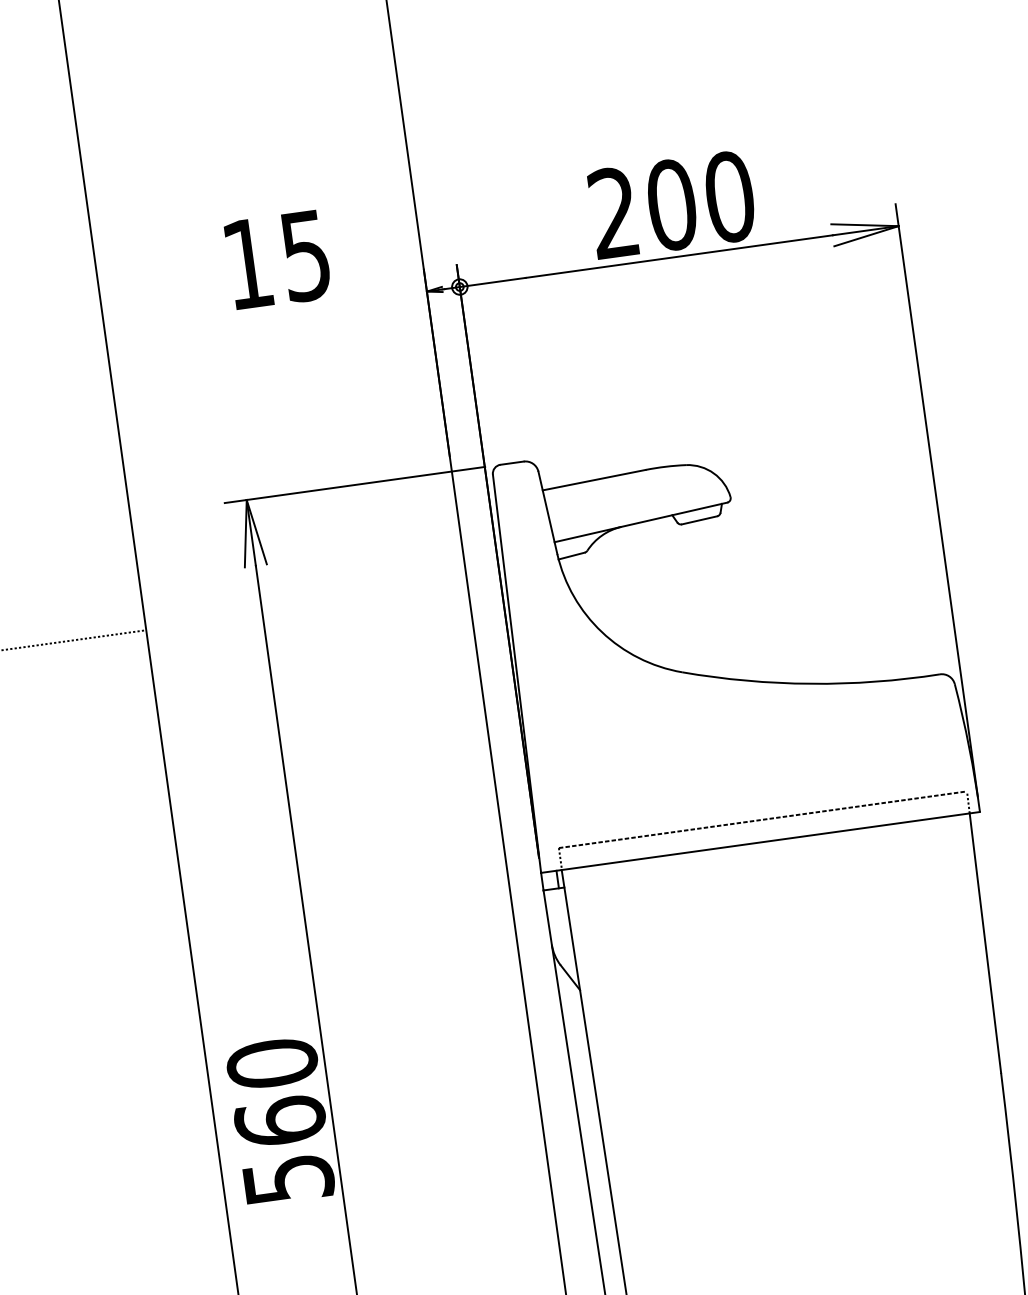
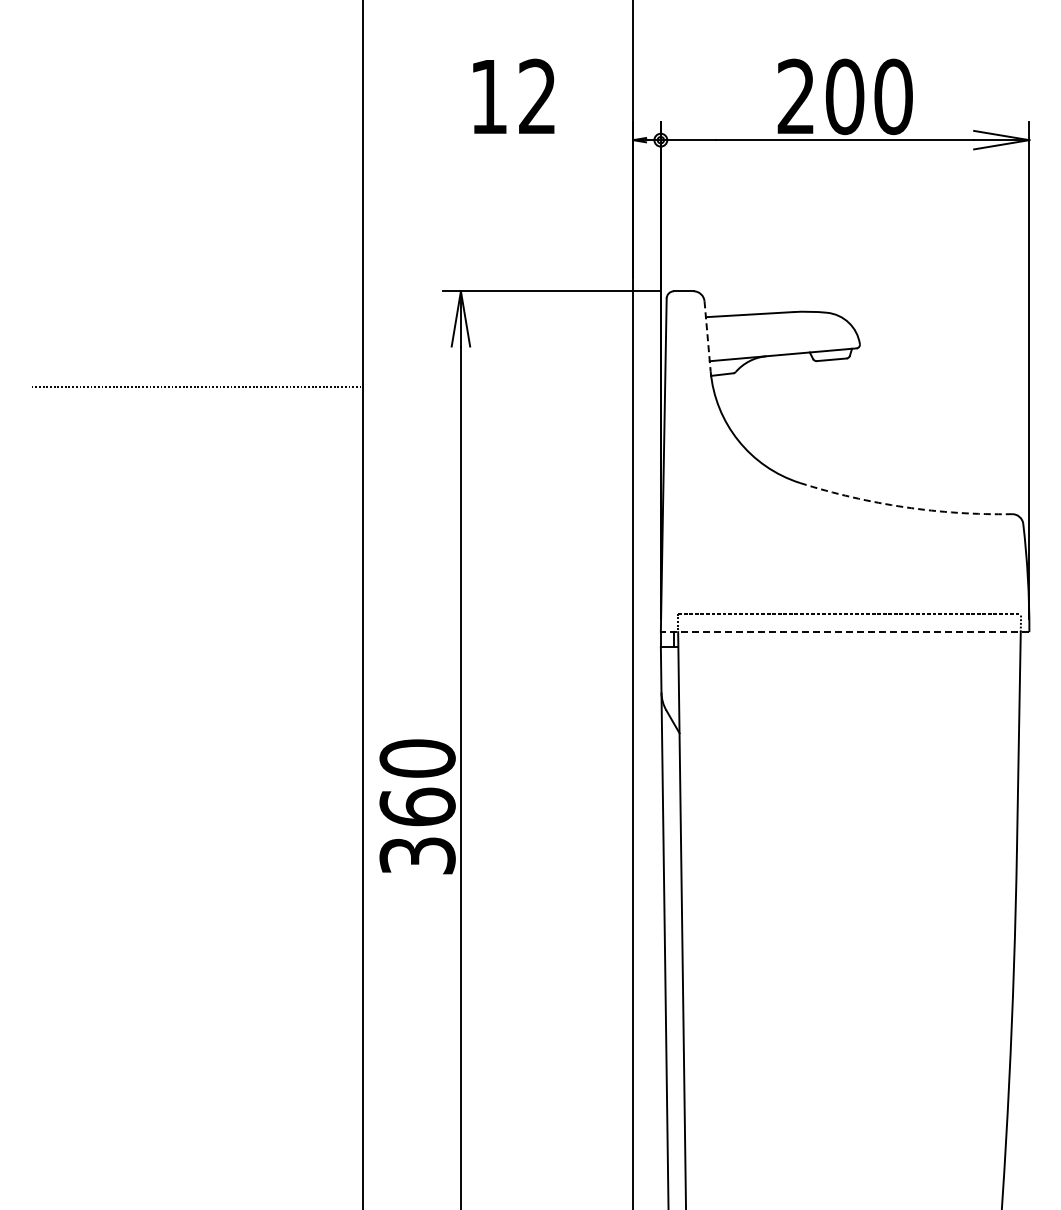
text: (305, 255) -> (537, 96), 15 -> 12
line: (547, 513) -> (707, 336), solid -> dashed
arc: (810, 684) -> (904, 507), solid -> dashed
line: (759, 842) -> (844, 632), solid -> dashed
text: (288, 1179) -> (417, 855), 560 -> 360

